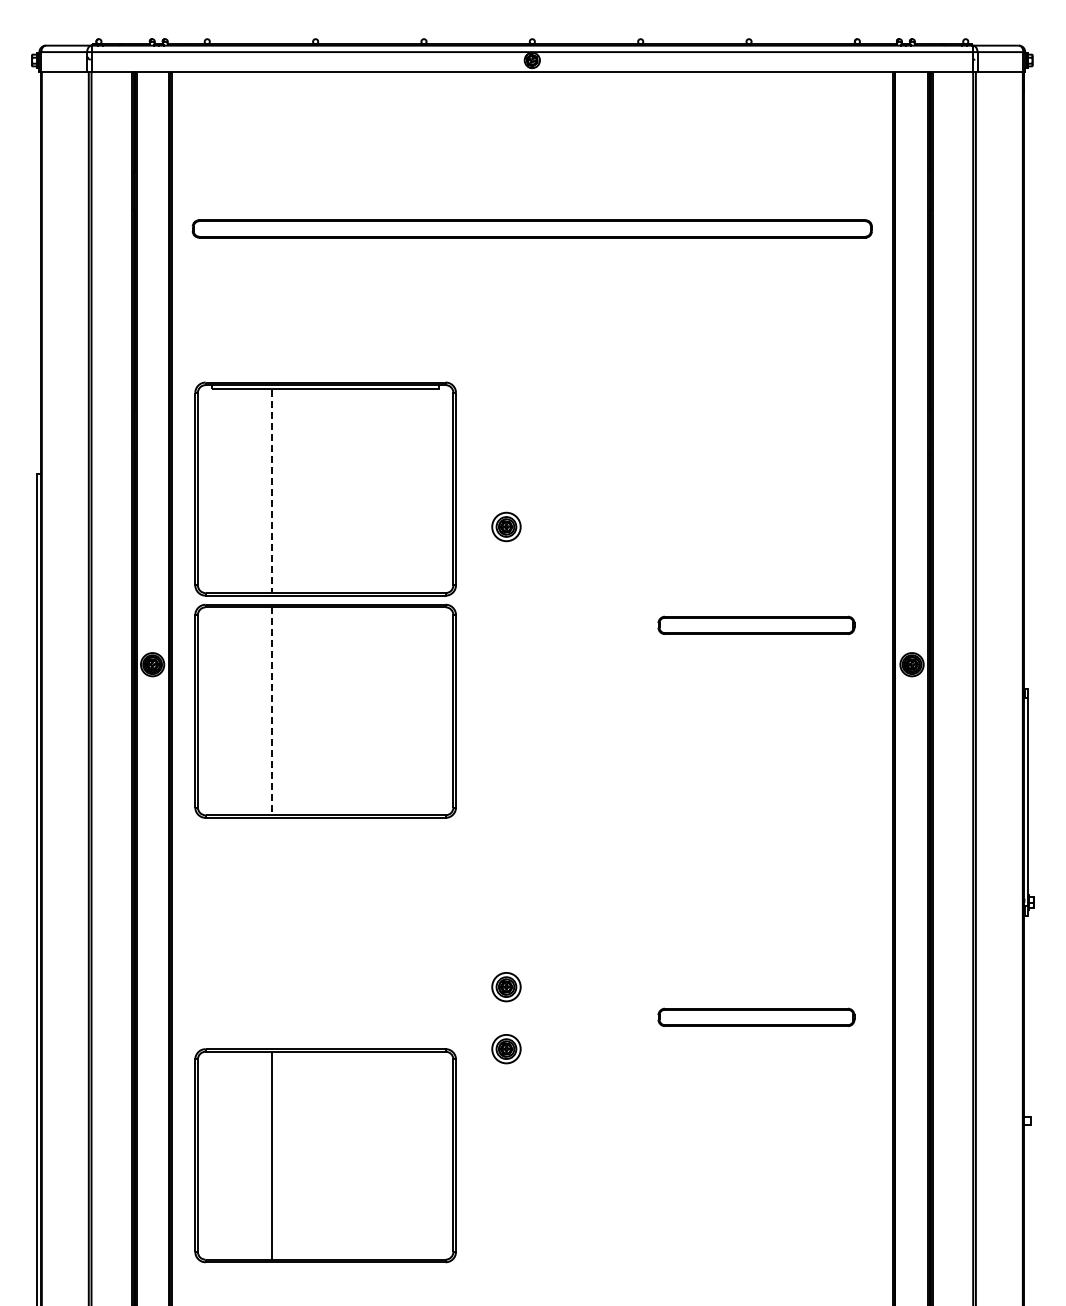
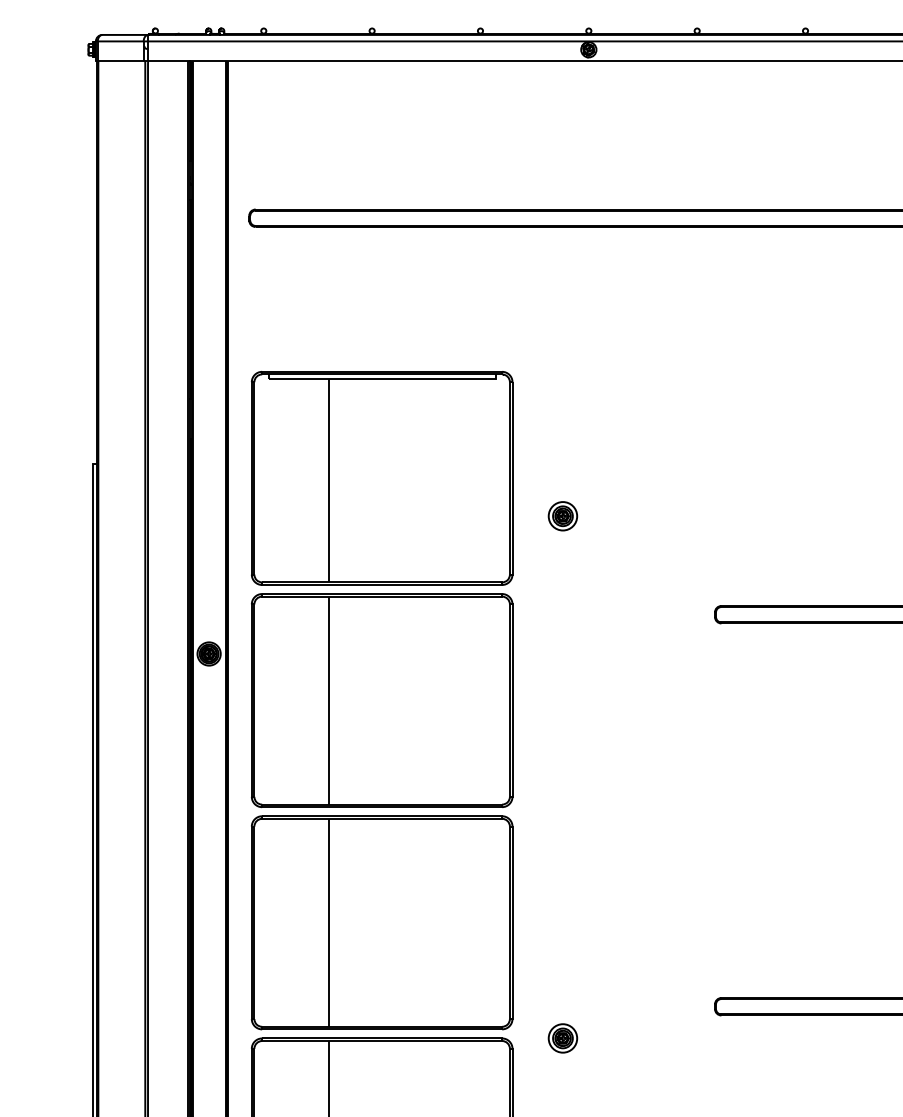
line: (272, 491) -> (328, 480), dashed -> solid
line: (272, 711) -> (328, 700), dashed -> solid
part: (325, 933) -> (381, 922), added
part: (506, 987) -> (562, 976), removed

